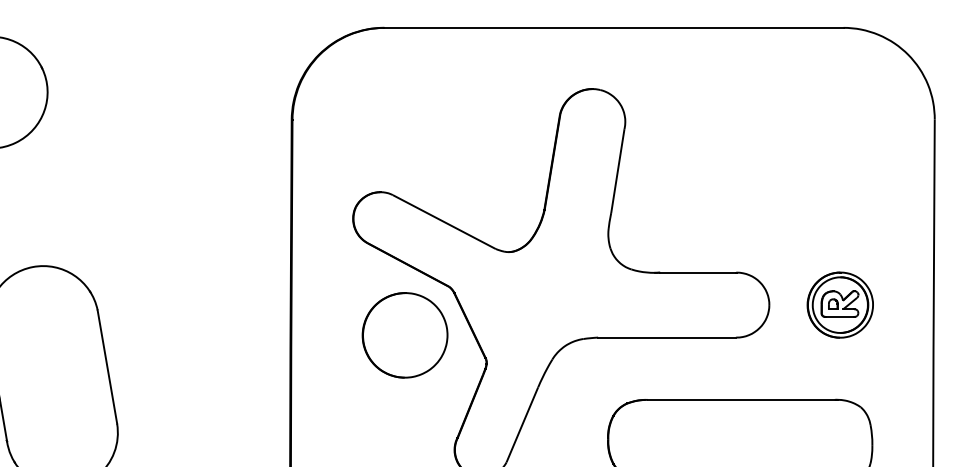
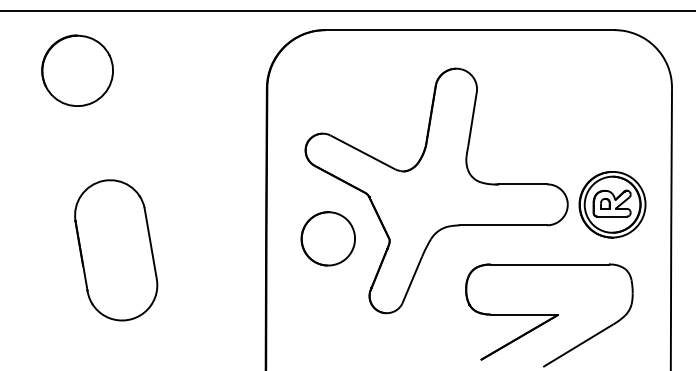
part: (840, 304) -> (612, 204), size x1.6
part: (403, 334) -> (327, 238), moved

